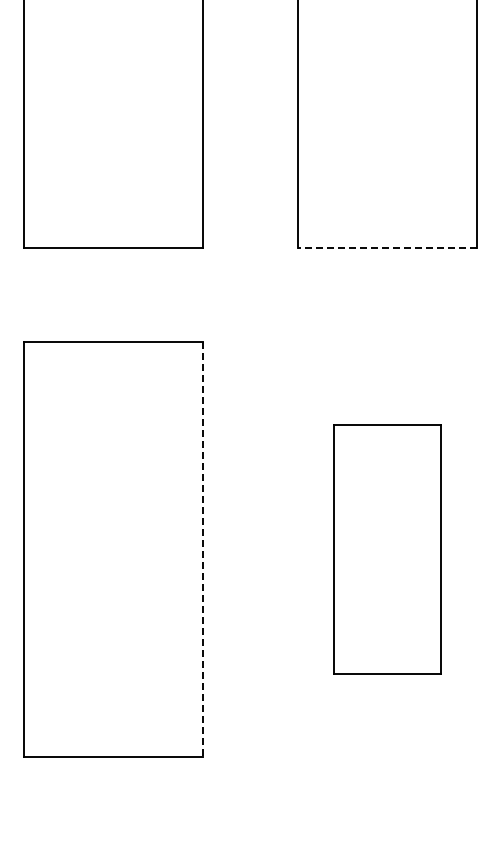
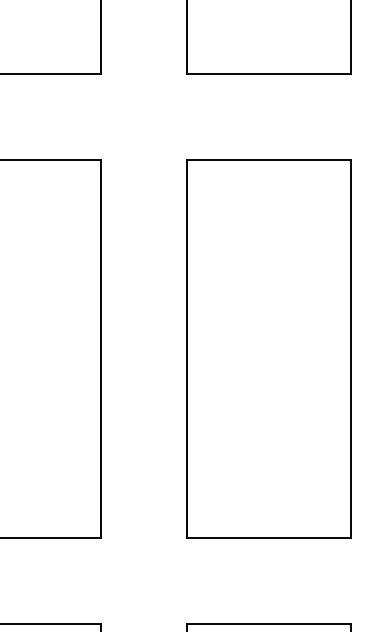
line: (387, 247) -> (268, 73), dashed -> solid
line: (203, 549) -> (100, 349), dashed -> solid
part: (387, 549) -> (268, 349), size x1.67

